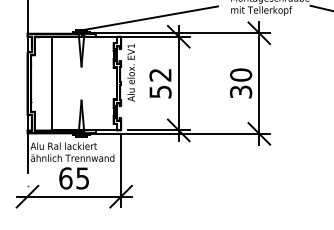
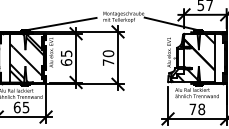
hatch: (83, 82) -> (26, 57), added
text: (160, 82) -> (66, 57), 52 -> 65
text: (241, 91) -> (108, 62), 30 -> 70

